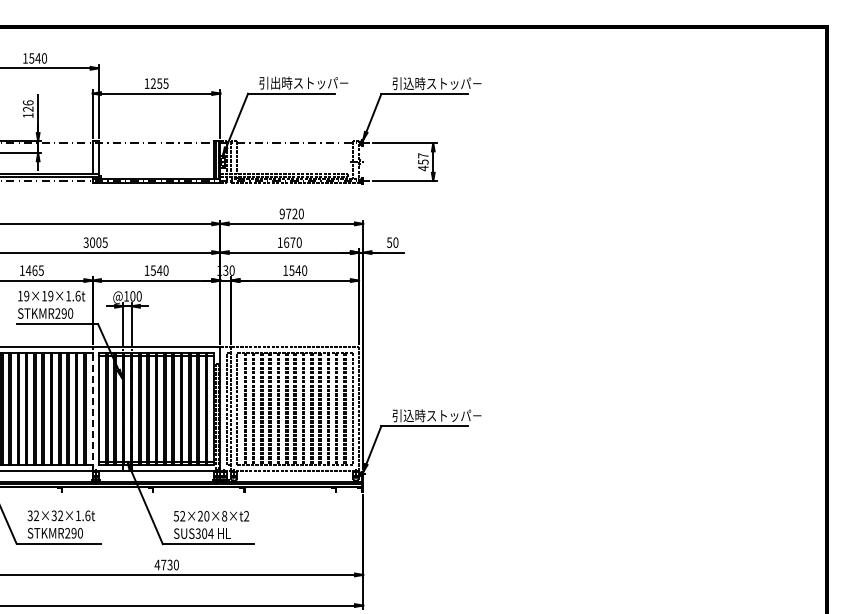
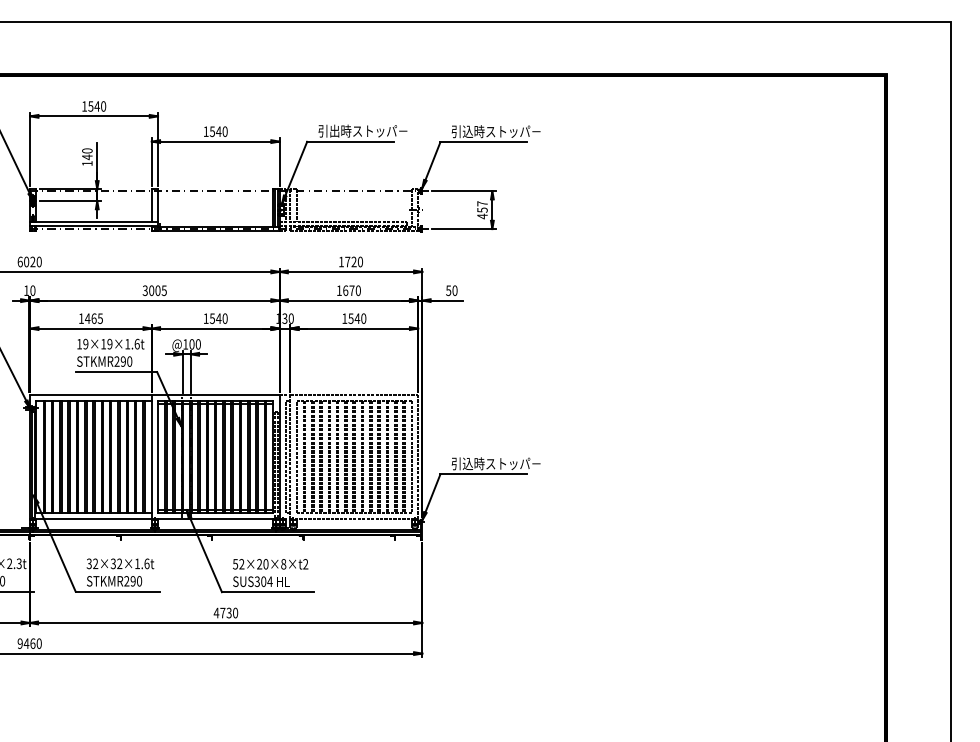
text: (159, 83) -> (218, 131), 1255 -> 1540
text: (28, 106) -> (87, 154), 126 -> 140
text: (281, 213) -> (340, 261), 9720 -> 1720
line: (92, 408) -> (151, 456), dashed -> solid

